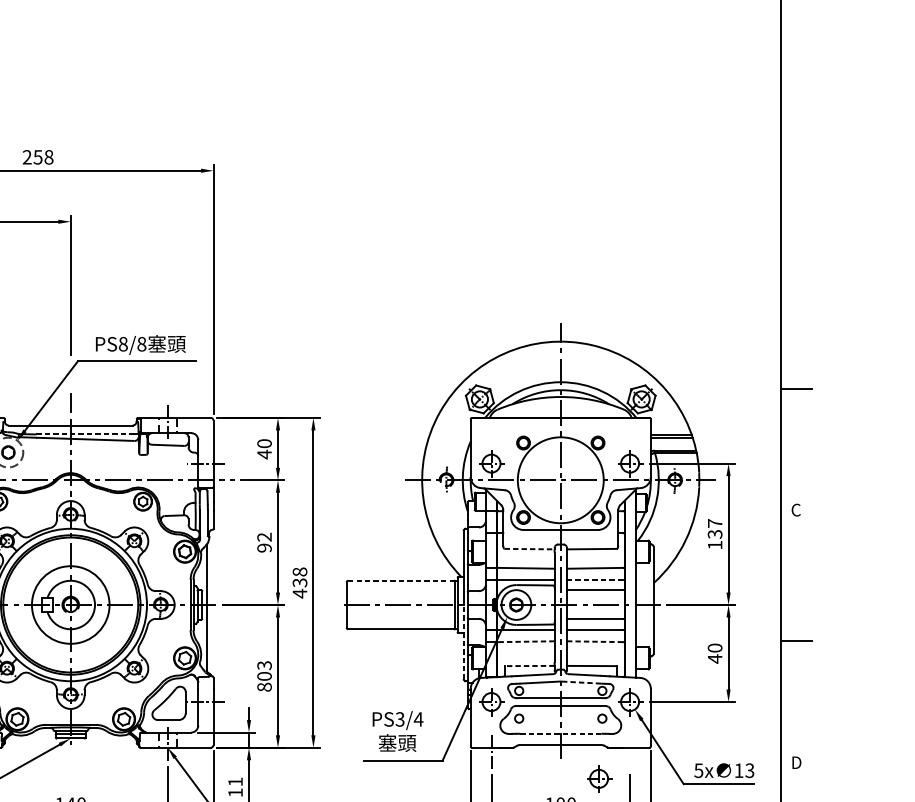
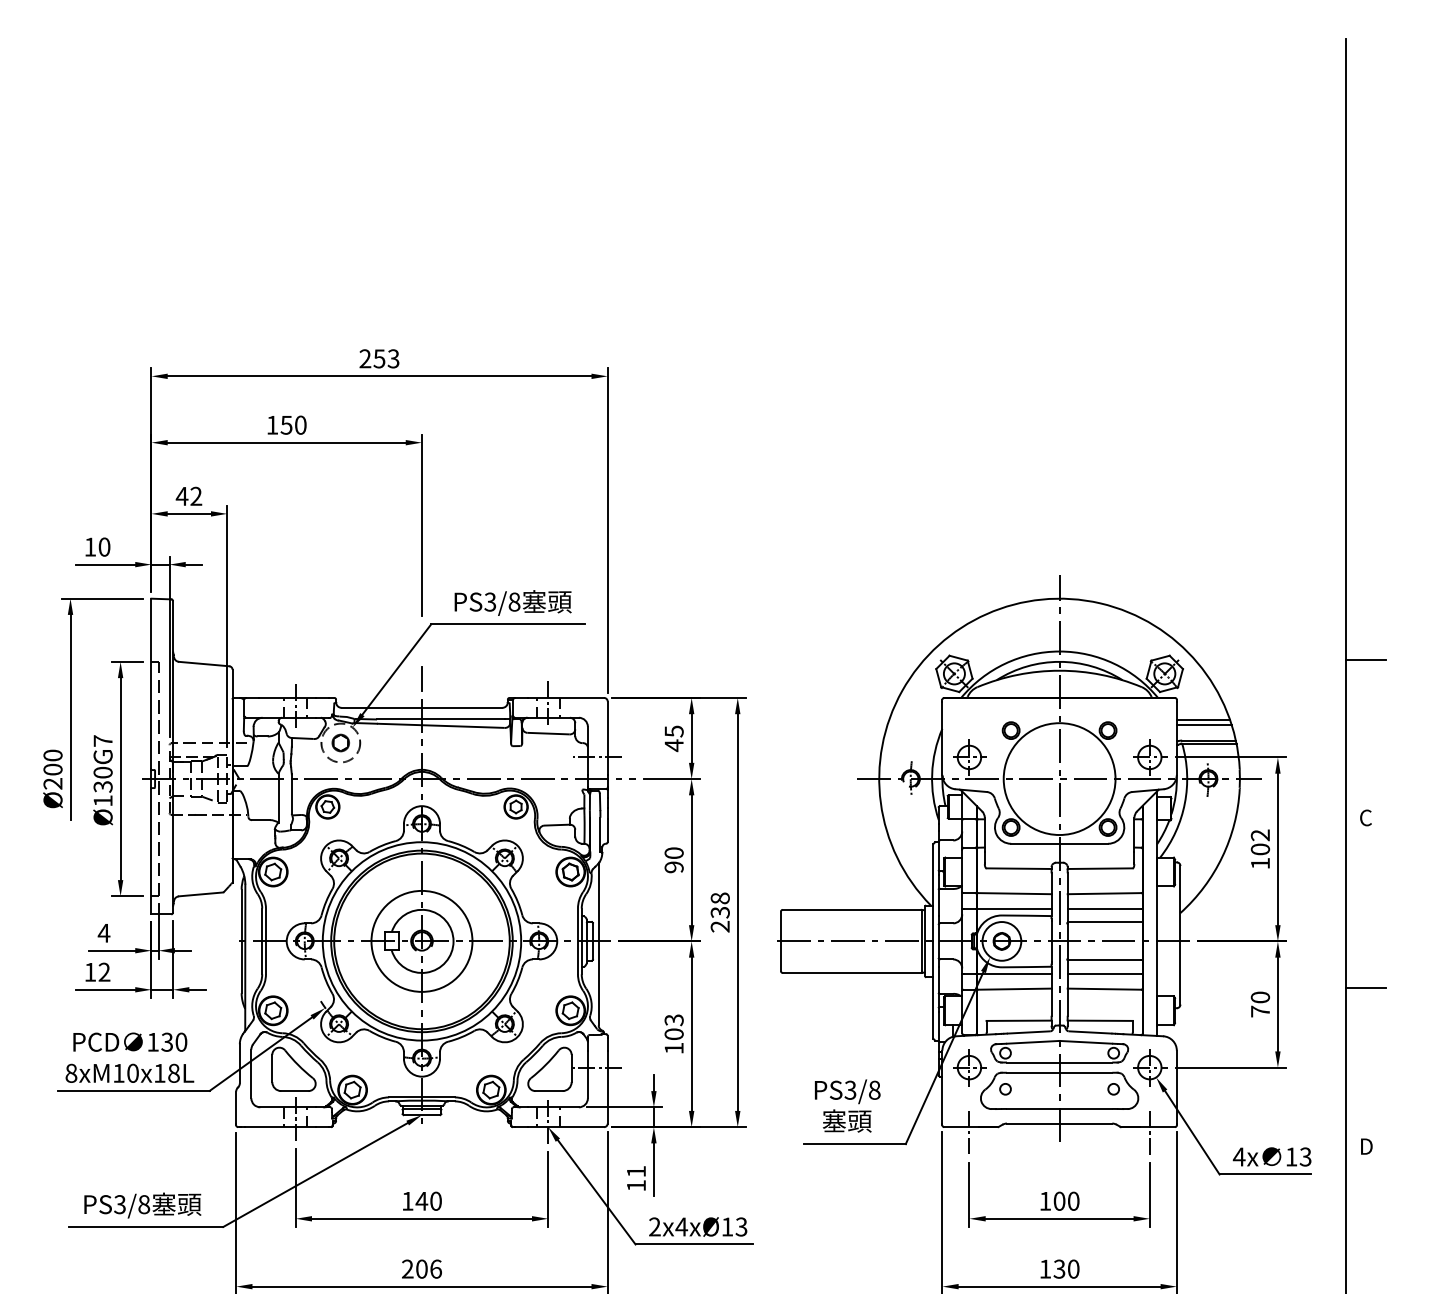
text: (48, 157) -> (393, 358), 258 -> 253
text: (123, 343) -> (490, 601), PS8/8 -> PS3/8
line: (84, 434) -> (440, 719), dashed -> solid
text: (264, 443) -> (673, 731), 40 -> 45
text: (714, 529) -> (1259, 842), 137 -> 102
text: (264, 537) -> (673, 853), 92 -> 90
line: (529, 548) -> (1019, 868), dashed -> solid
line: (596, 579) -> (1105, 908), dashed -> solid
line: (401, 580) -> (852, 909), dashed -> solid
text: (299, 593) -> (719, 926), 438 -> 238
line: (526, 641) -> (1014, 989), dashed -> solid
line: (596, 641) -> (1105, 989), dashed -> solid
line: (463, 642) -> (933, 990), dashed -> solid
text: (715, 658) -> (1260, 1011), 40 -> 70
line: (529, 665) -> (1019, 1020), dashed -> solid
line: (580, 682) -> (1085, 1042), dashed -> solid
text: (264, 687) -> (673, 1048), 803 -> 103
text: (418, 718) -> (874, 1089), PS3/4 -> PS3/8
line: (560, 733) -> (1059, 1108), dashed -> solid
line: (629, 751) -> (1149, 1131), added
text: (698, 770) -> (1238, 1156), 5x -> 4x
part: (599, 778) -> (1109, 1167), removed

